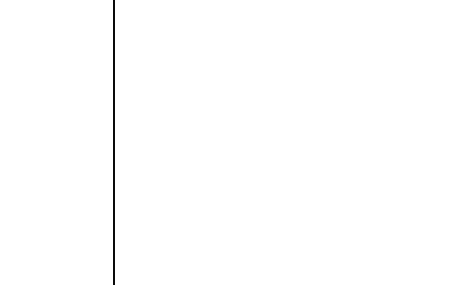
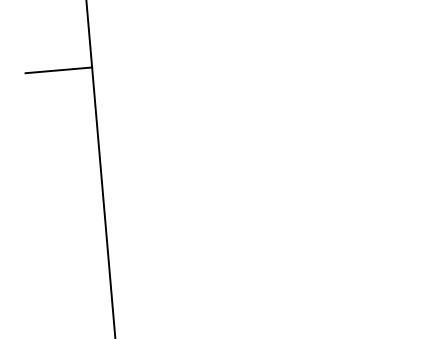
line: (85, 28) -> (58, 70), added

